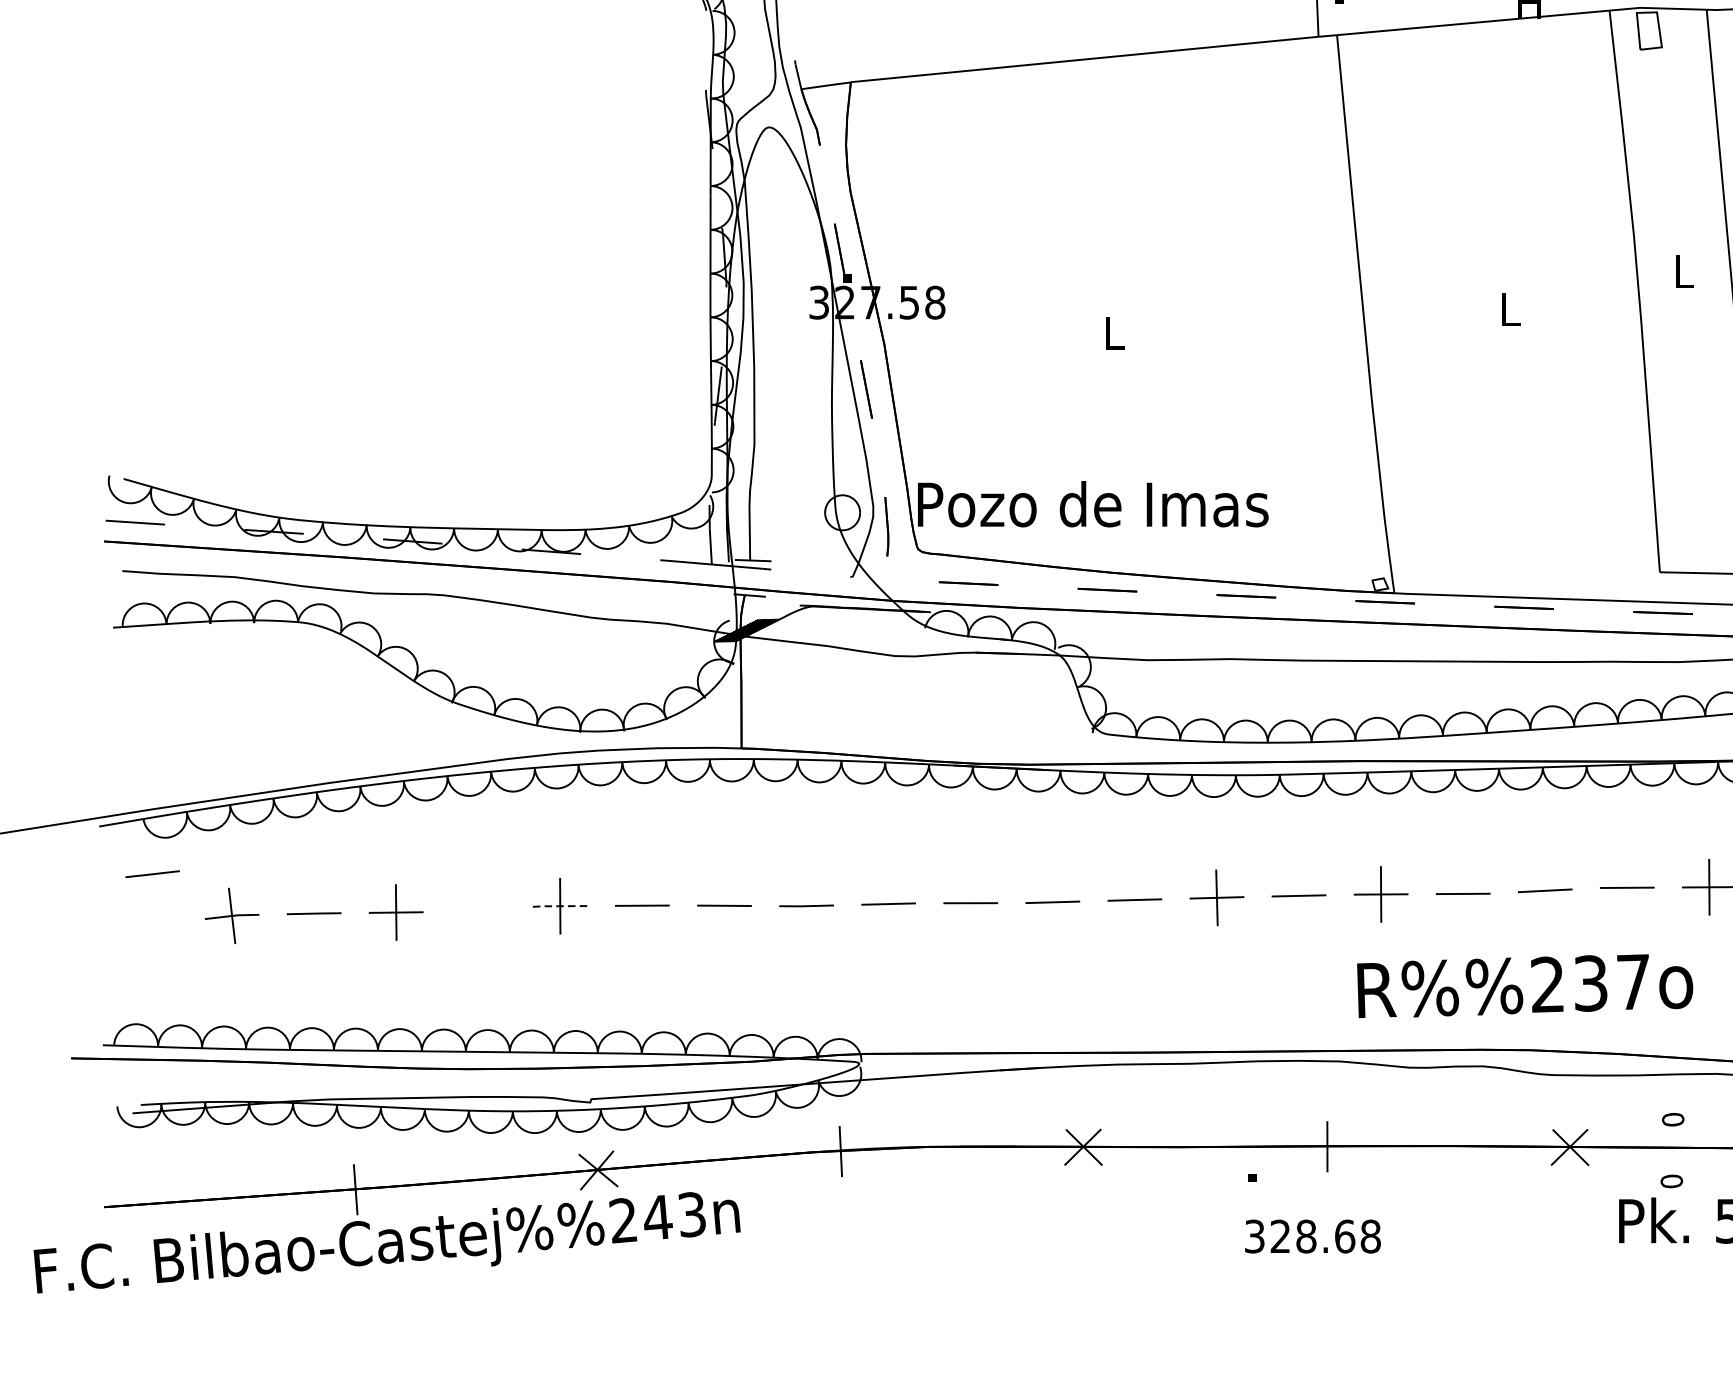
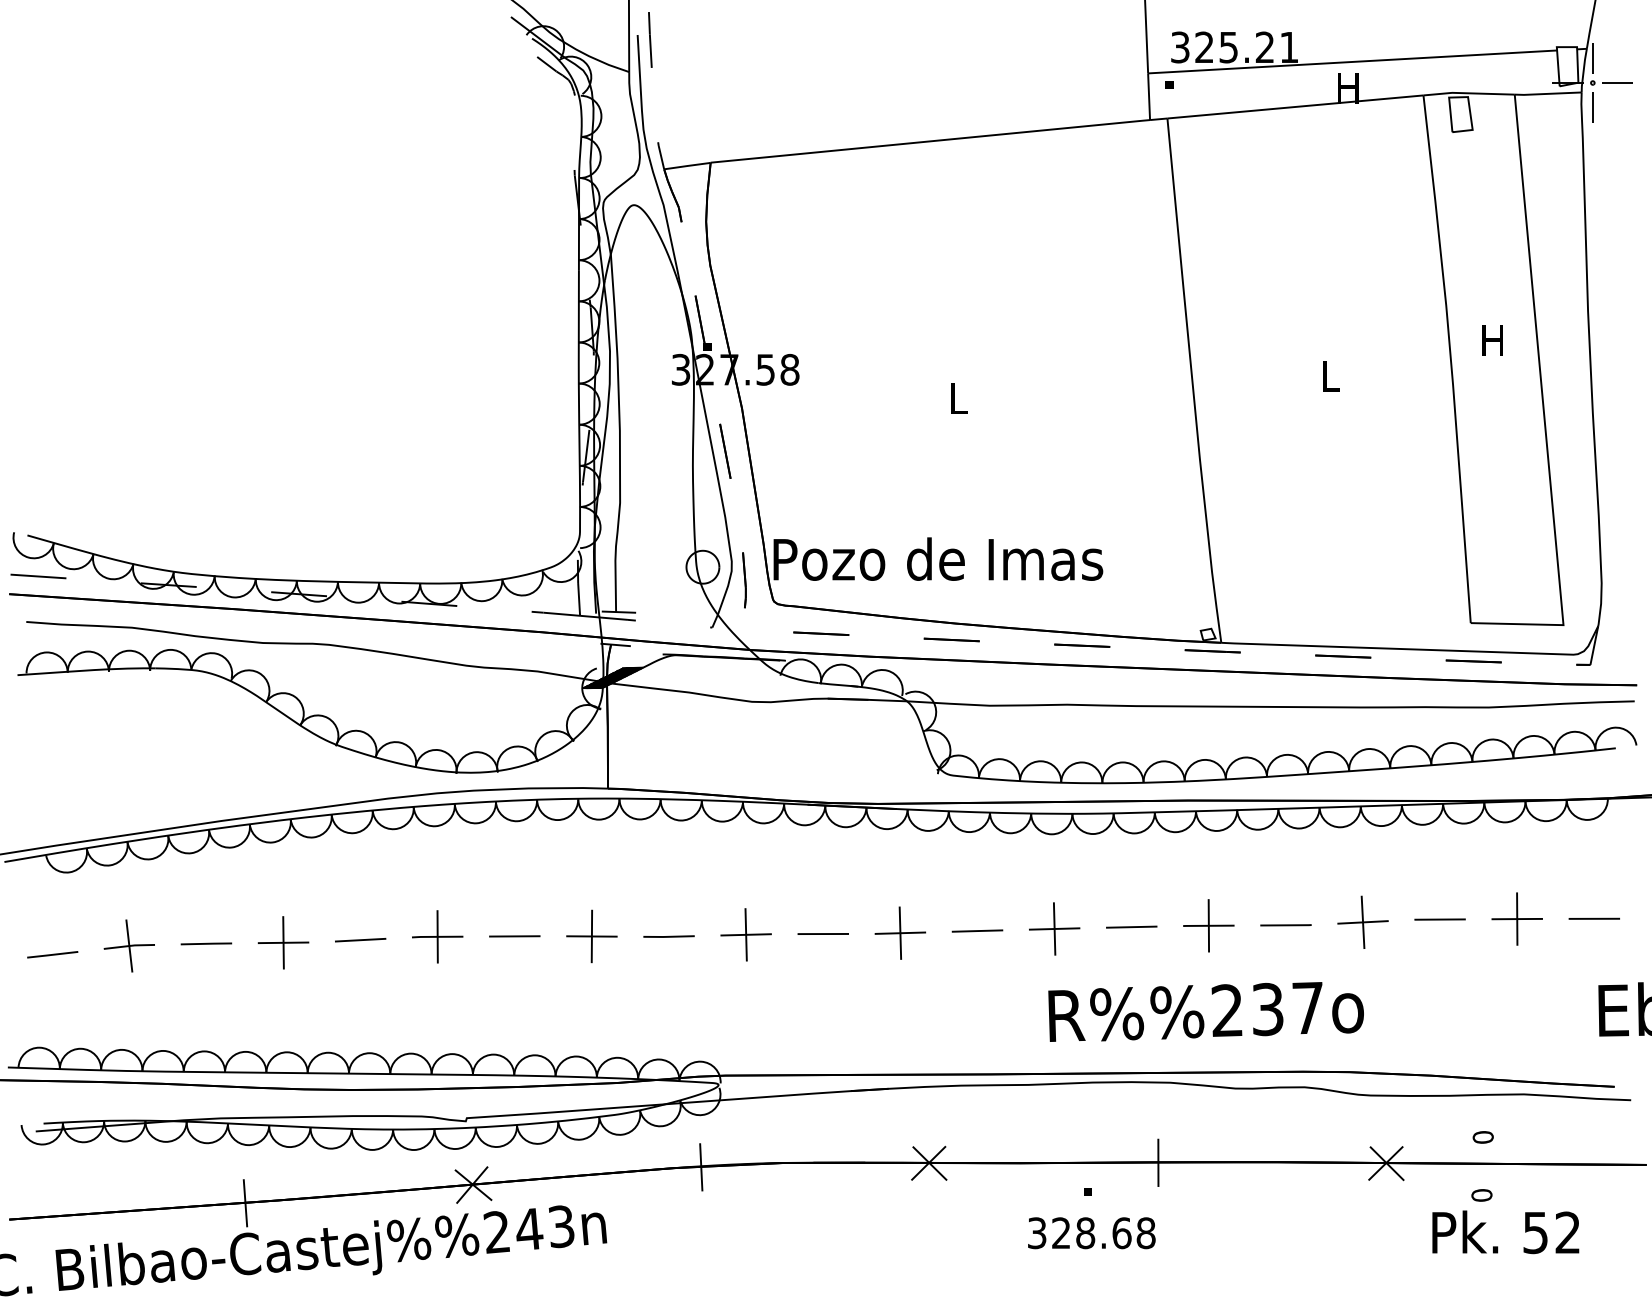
text: (1683, 271) -> (1492, 340), L -> H
line: (152, 873) -> (52, 954), moved
line: (1544, 890) -> (1362, 922), added
line: (1052, 901) -> (900, 932), added
line: (887, 903) -> (745, 934), added
line: (560, 905) -> (437, 936), dashed -> solid
line: (724, 905) -> (591, 936), added
line: (478, 910) -> (360, 940), added
text: (1524, 985) -> (1205, 1011), moved
text: (1312, 1236) -> (1091, 1233), moved

